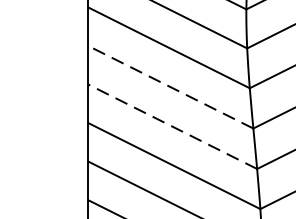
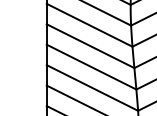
line: (170, 87) -> (90, 46), dashed -> solid
line: (172, 125) -> (91, 66), dashed -> solid

